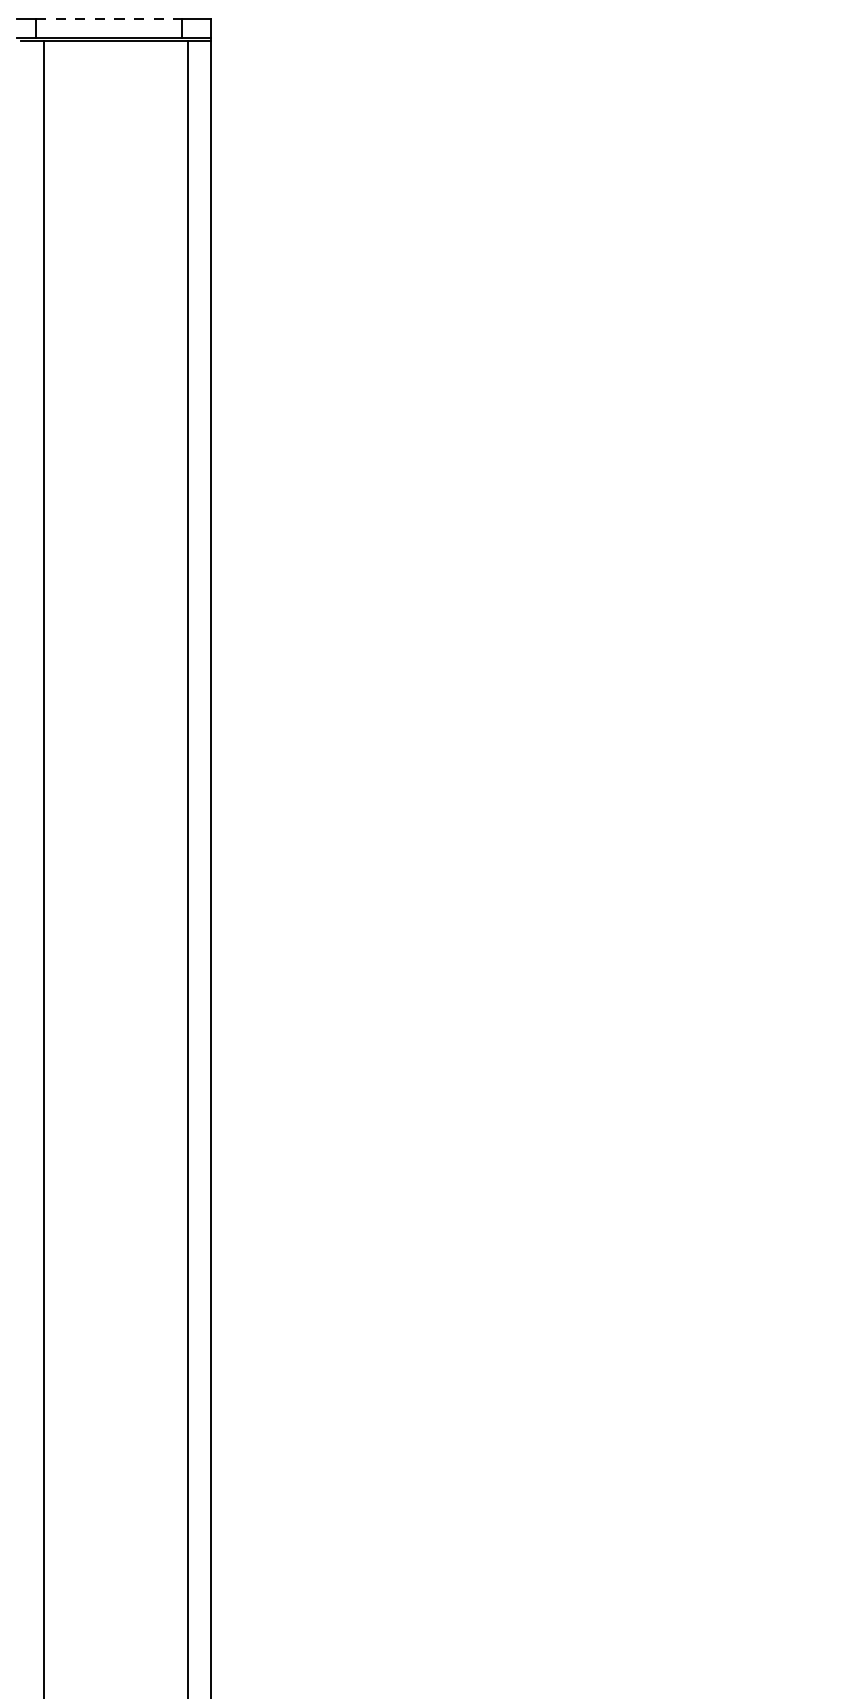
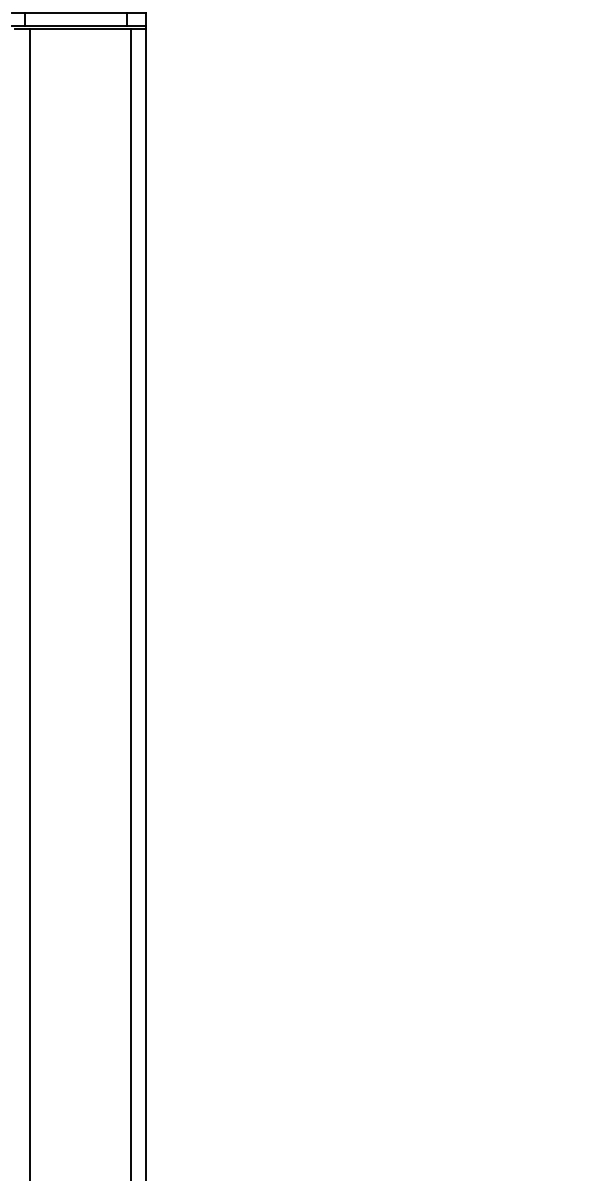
line: (108, 18) -> (75, 12), dashed -> solid

